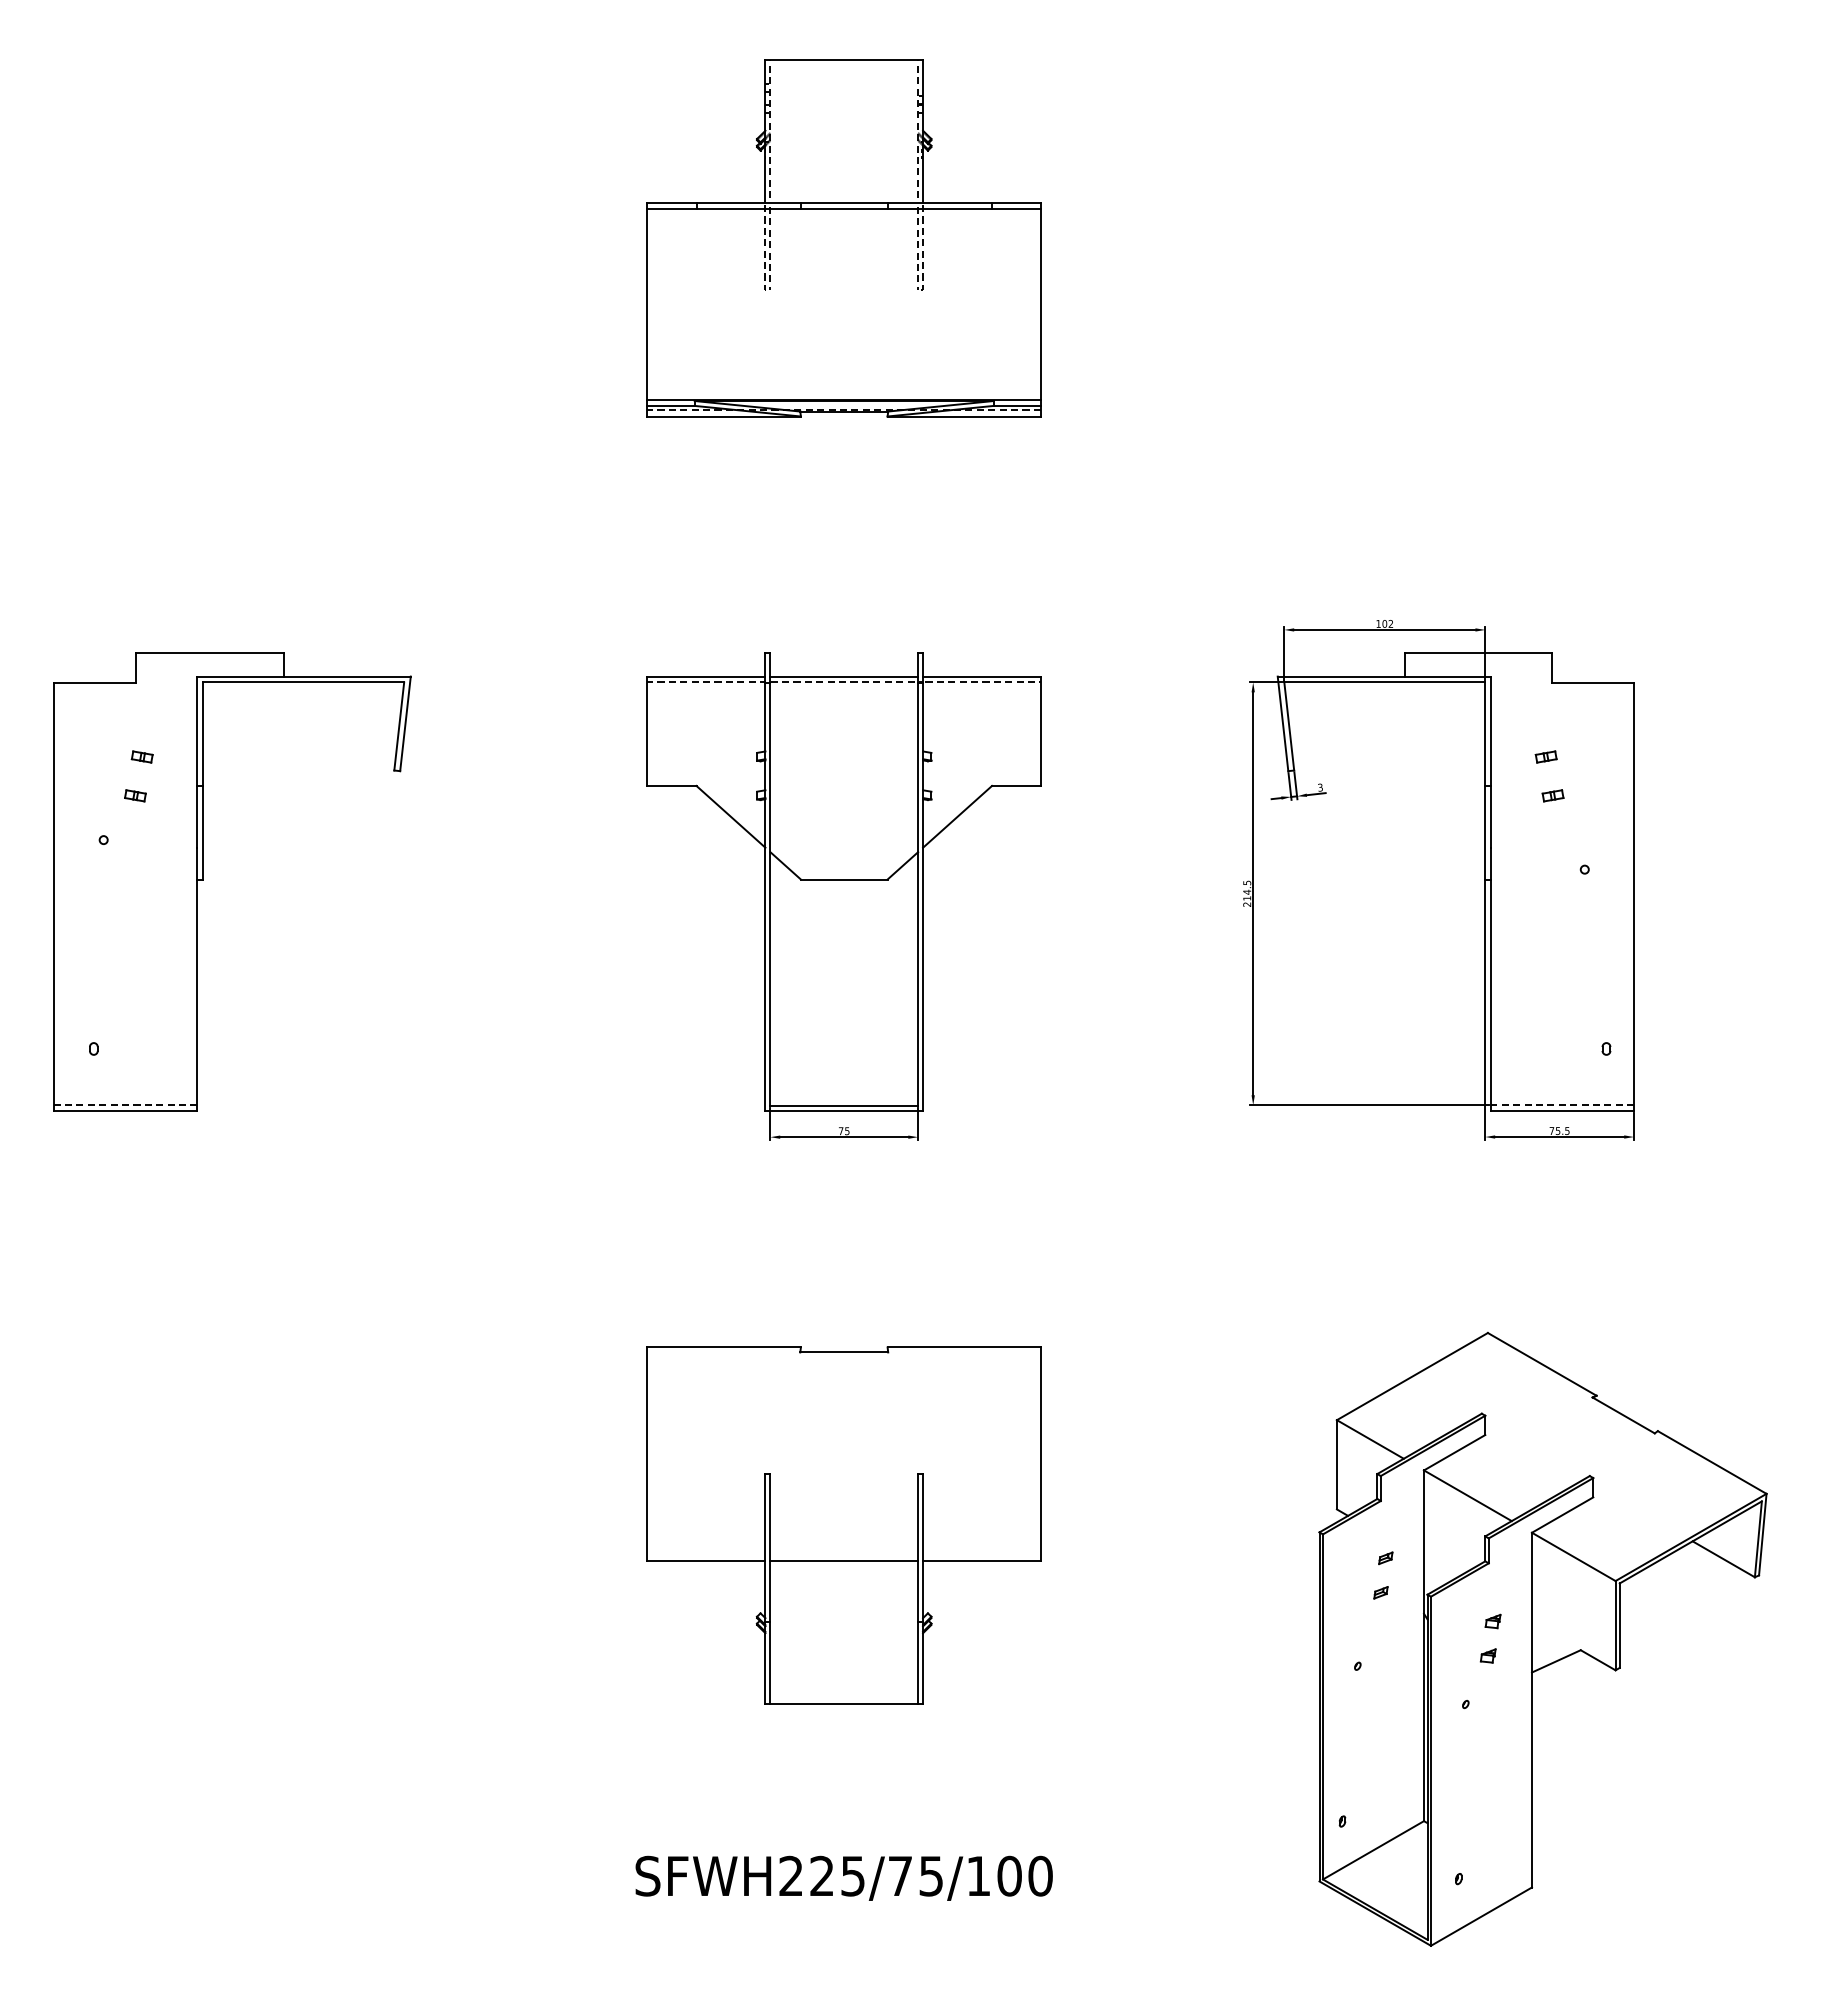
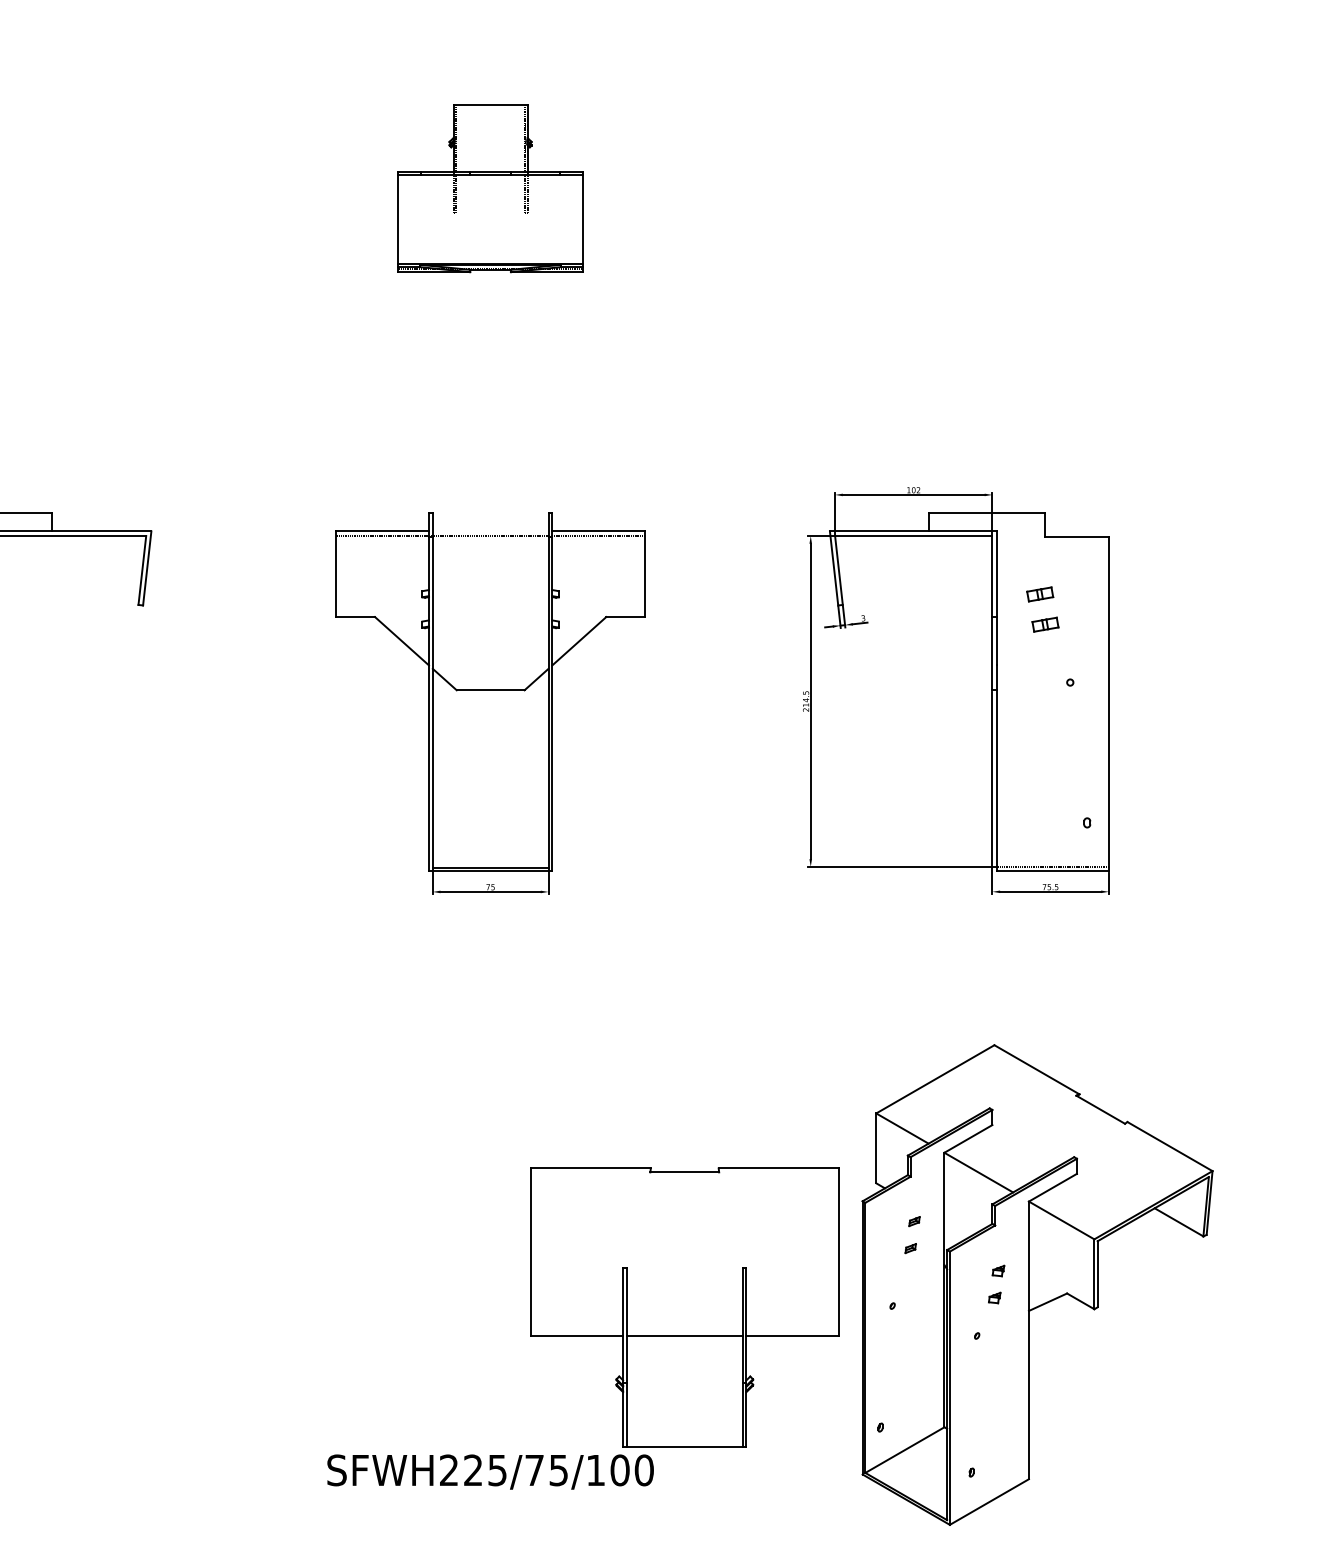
part: (843, 238) -> (490, 188), size x0.6
line: (844, 676) -> (490, 531), removed
part: (1545, 756) -> (1039, 593), size x1.6
part: (1552, 795) -> (1045, 624), size x1.6
part: (843, 1525) -> (684, 1307), moved

